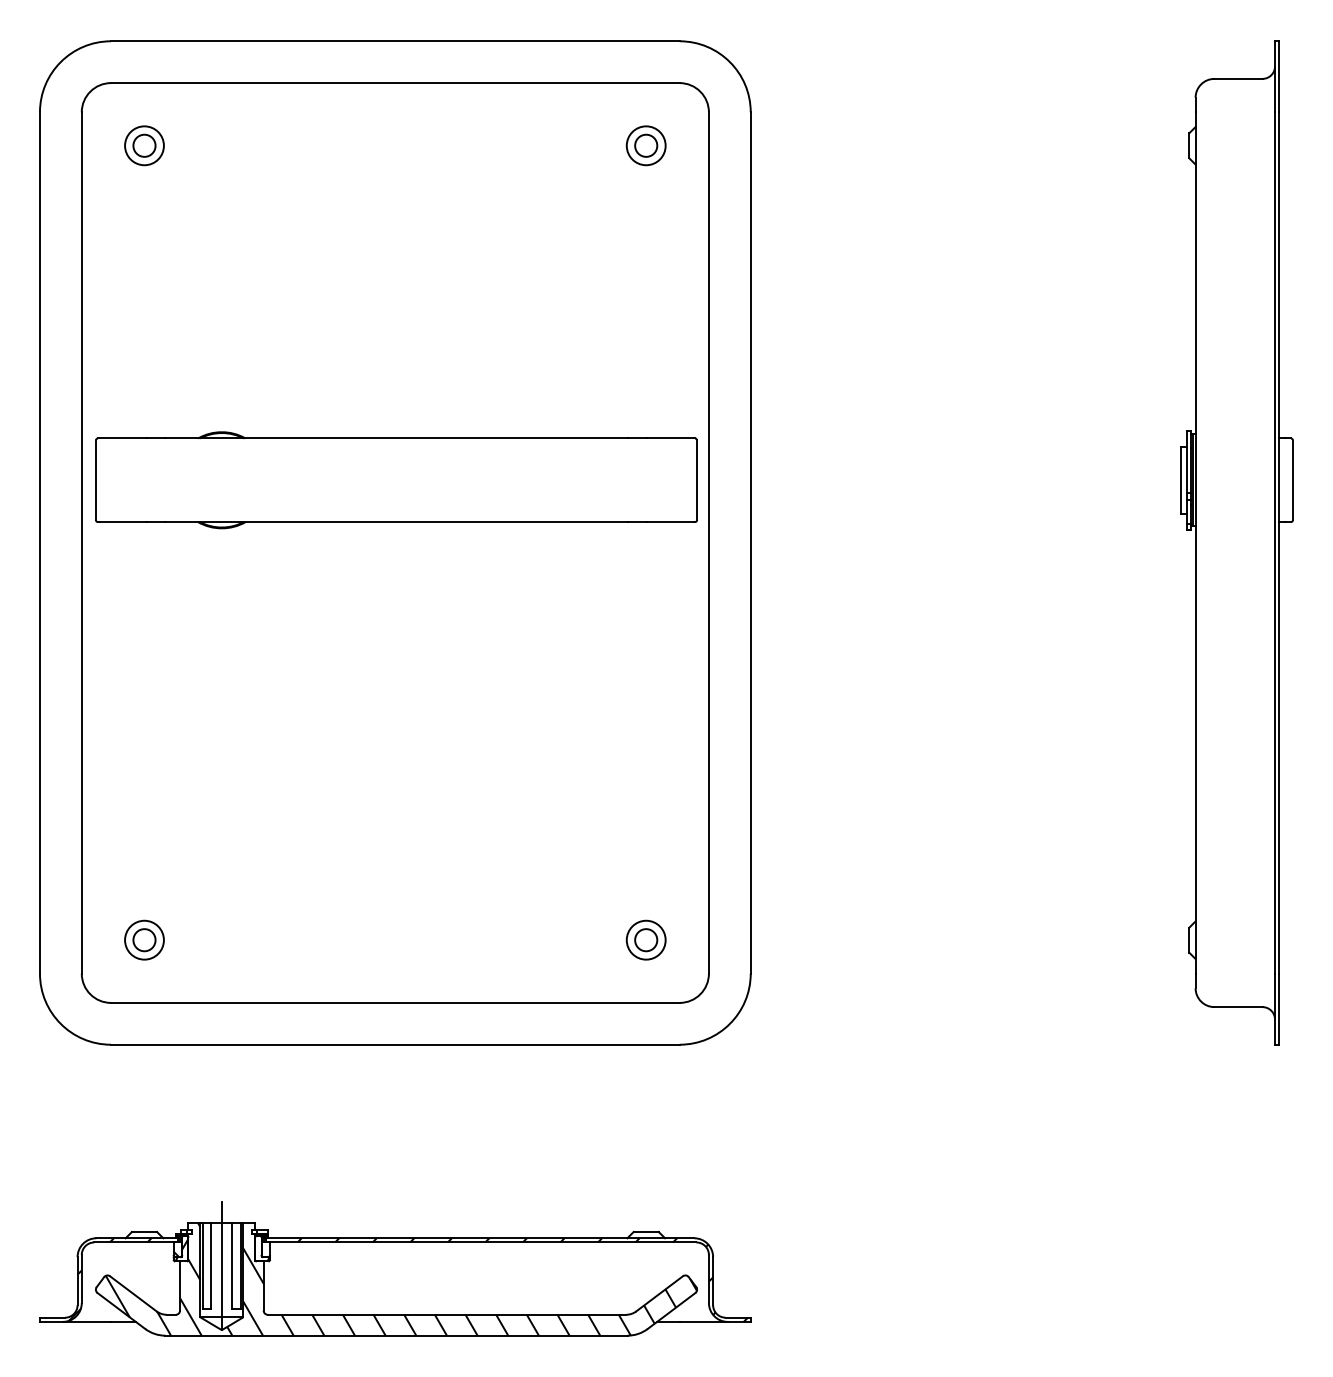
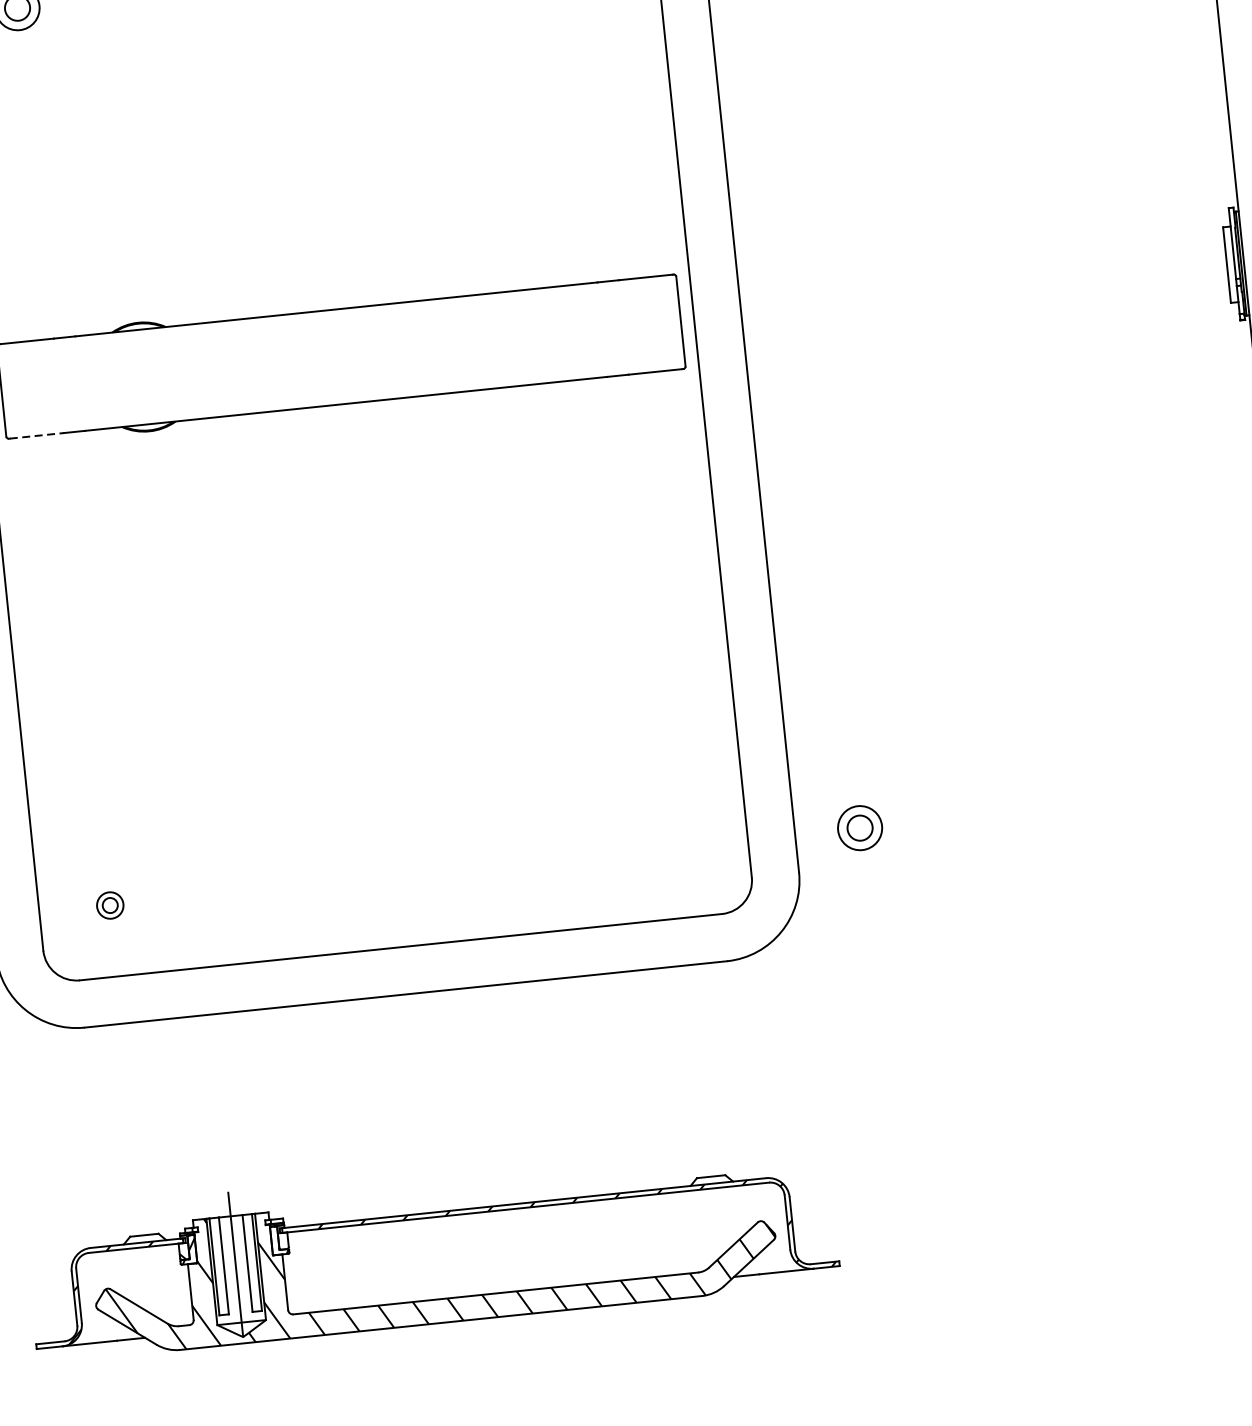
line: (122, 522) -> (36, 436), solid -> dashed
part: (144, 939) -> (110, 904), size x0.6
part: (645, 939) -> (859, 827), moved

